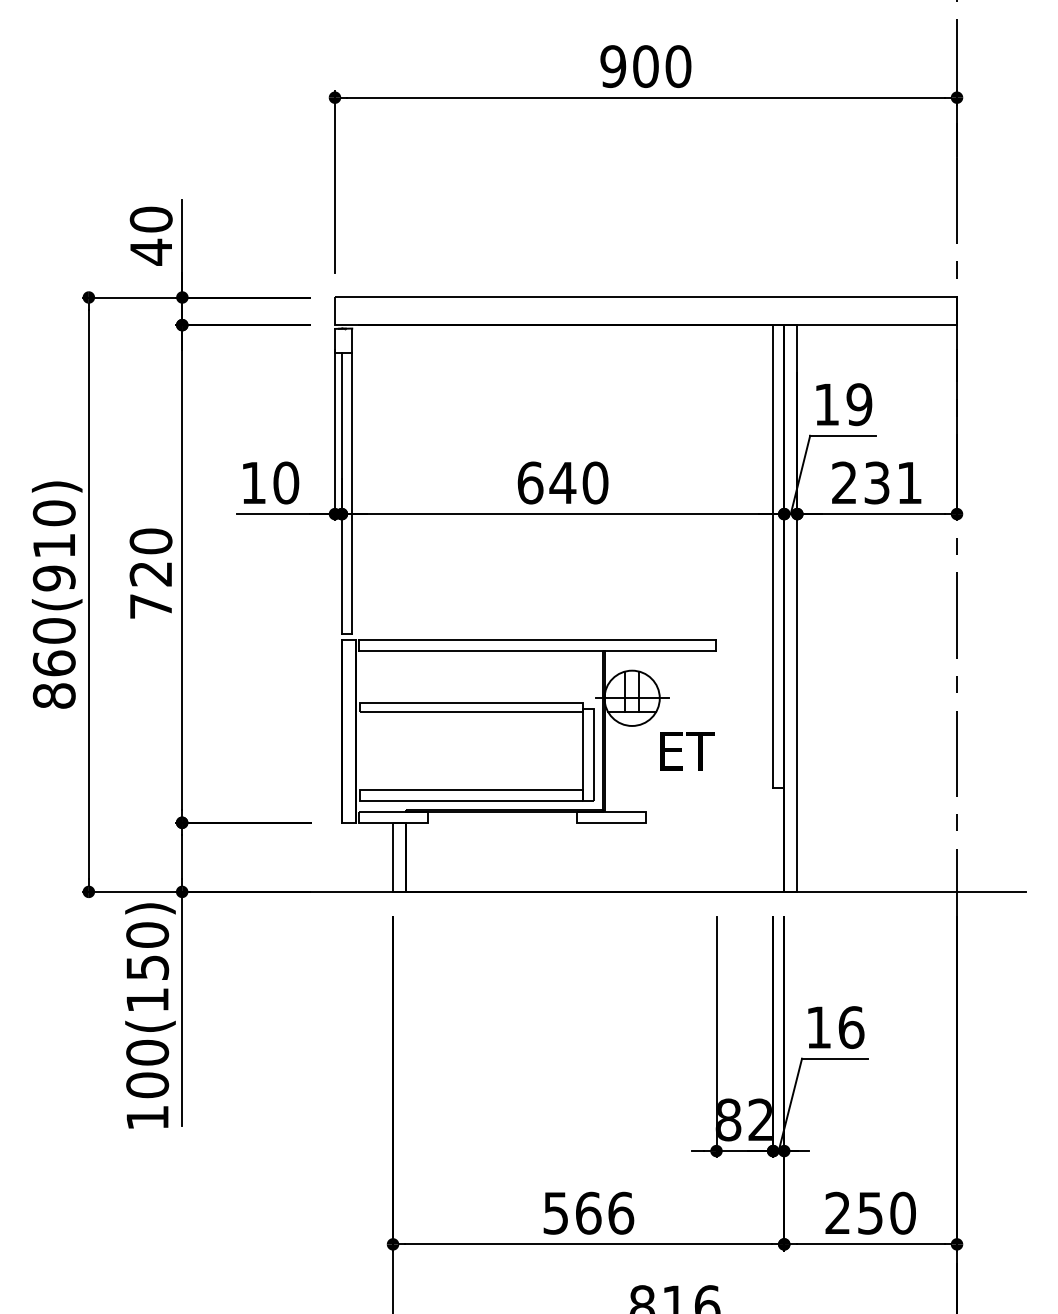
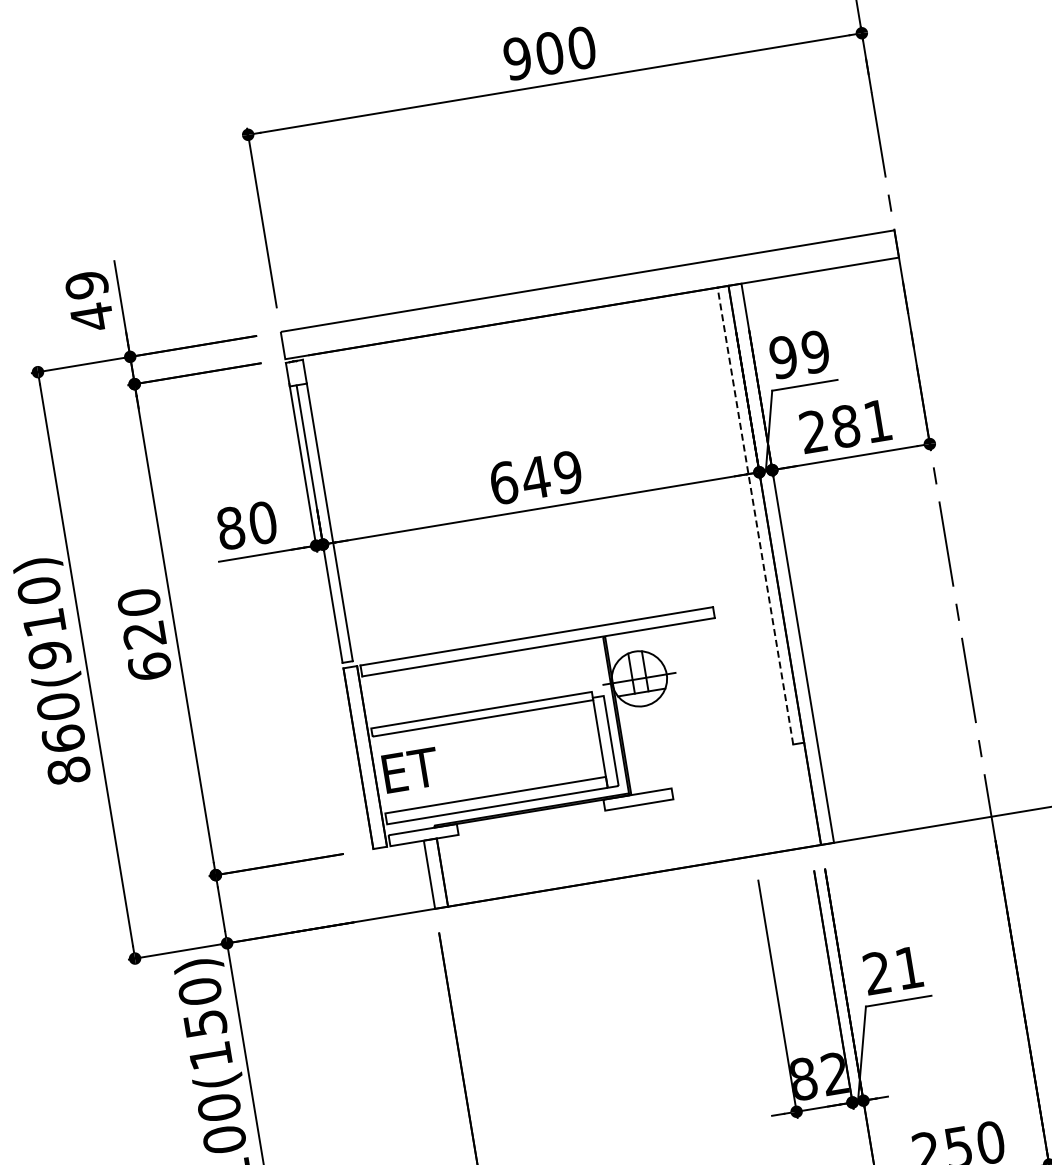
text: (151, 219) -> (87, 284), 40 -> 49
text: (826, 404) -> (783, 357), 19 -> 99
text: (253, 482) -> (230, 527), 10 -> 80
text: (595, 482) -> (568, 471), 640 -> 649
text: (876, 482) -> (845, 426), 231 -> 281
line: (773, 556) -> (755, 515), solid -> dashed
text: (150, 606) -> (149, 666), 720 -> 620
text: (687, 751) -> (410, 770), moved
text: (835, 1027) -> (893, 970), 16 -> 21

